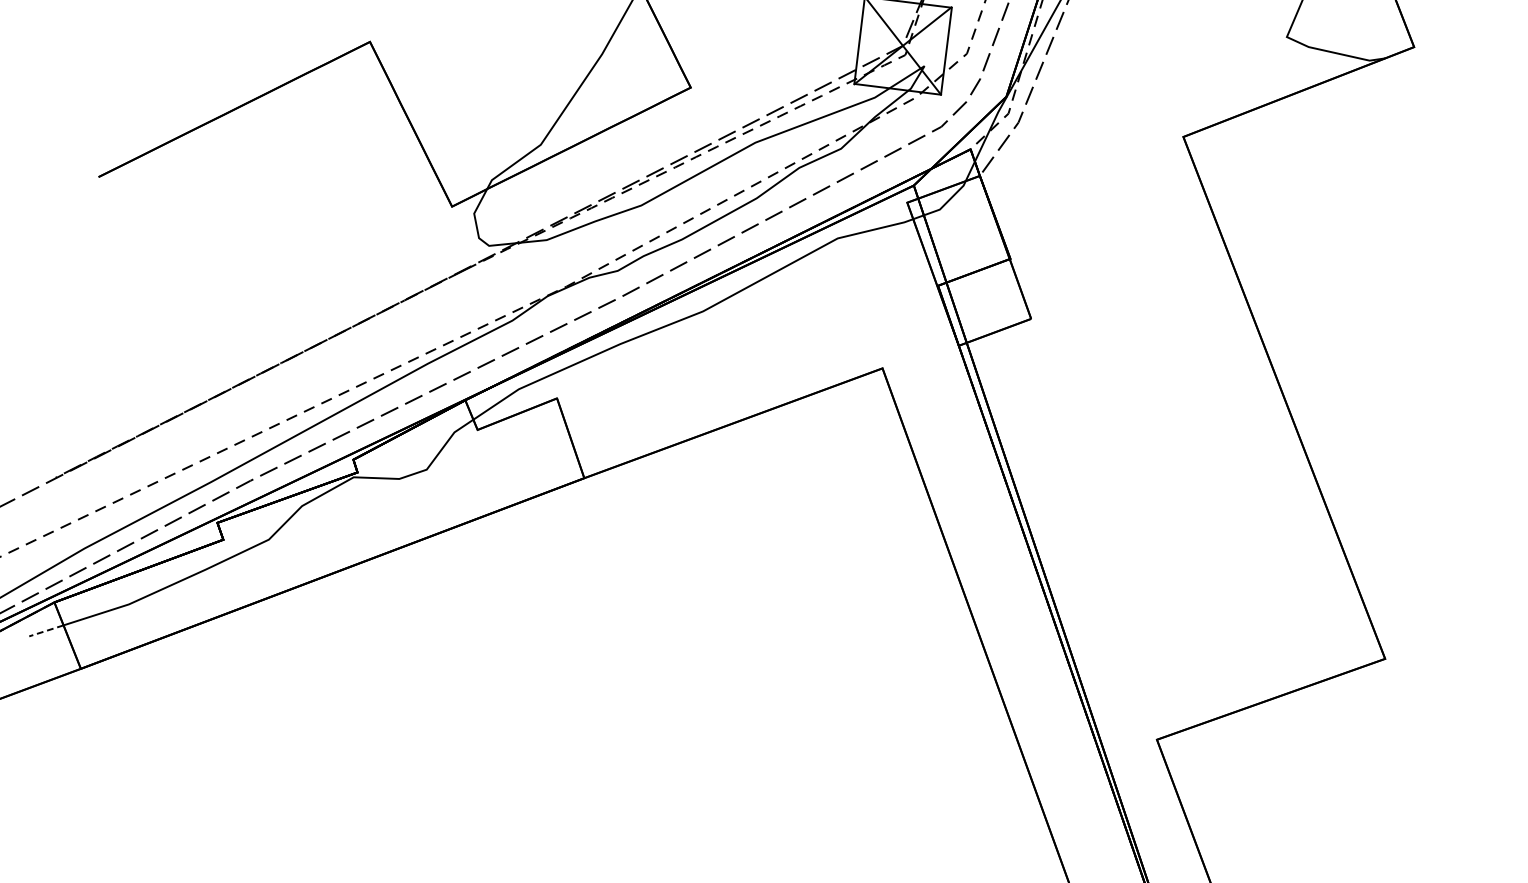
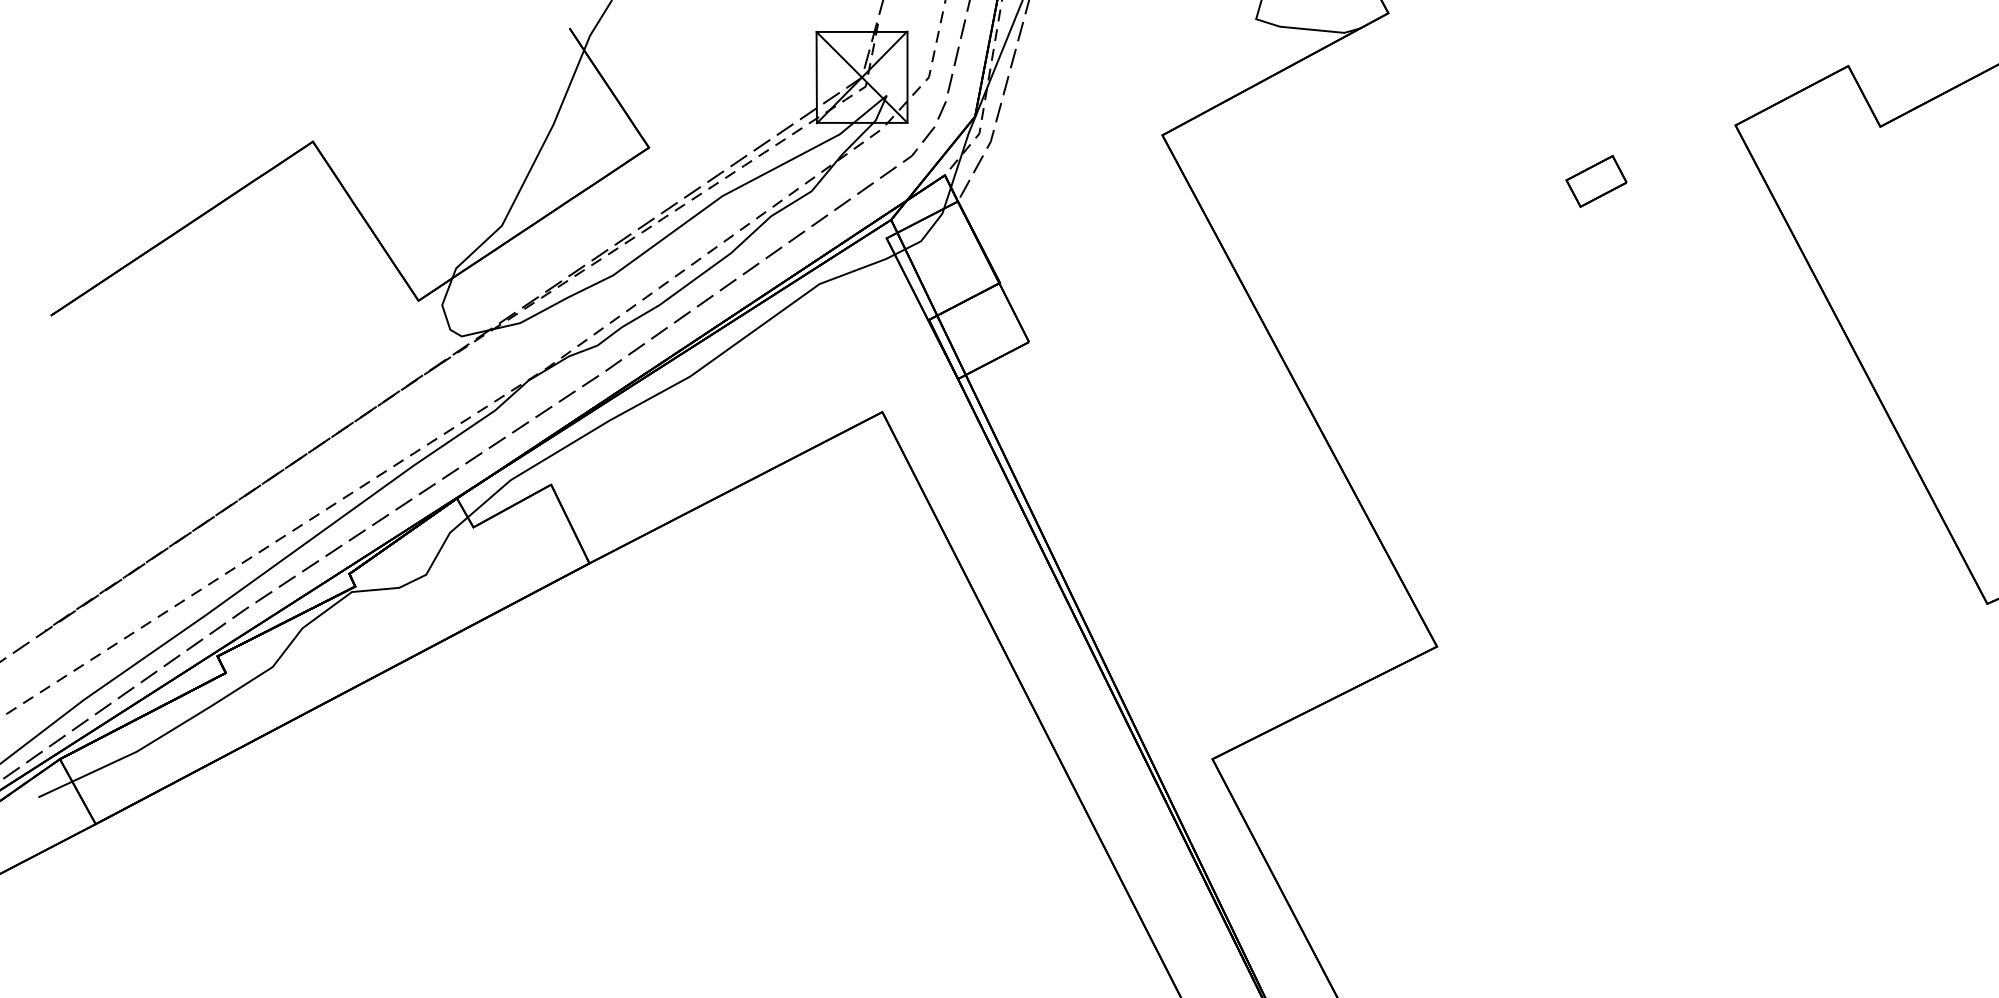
line: (46, 630) -> (55, 789), dashed -> solid

